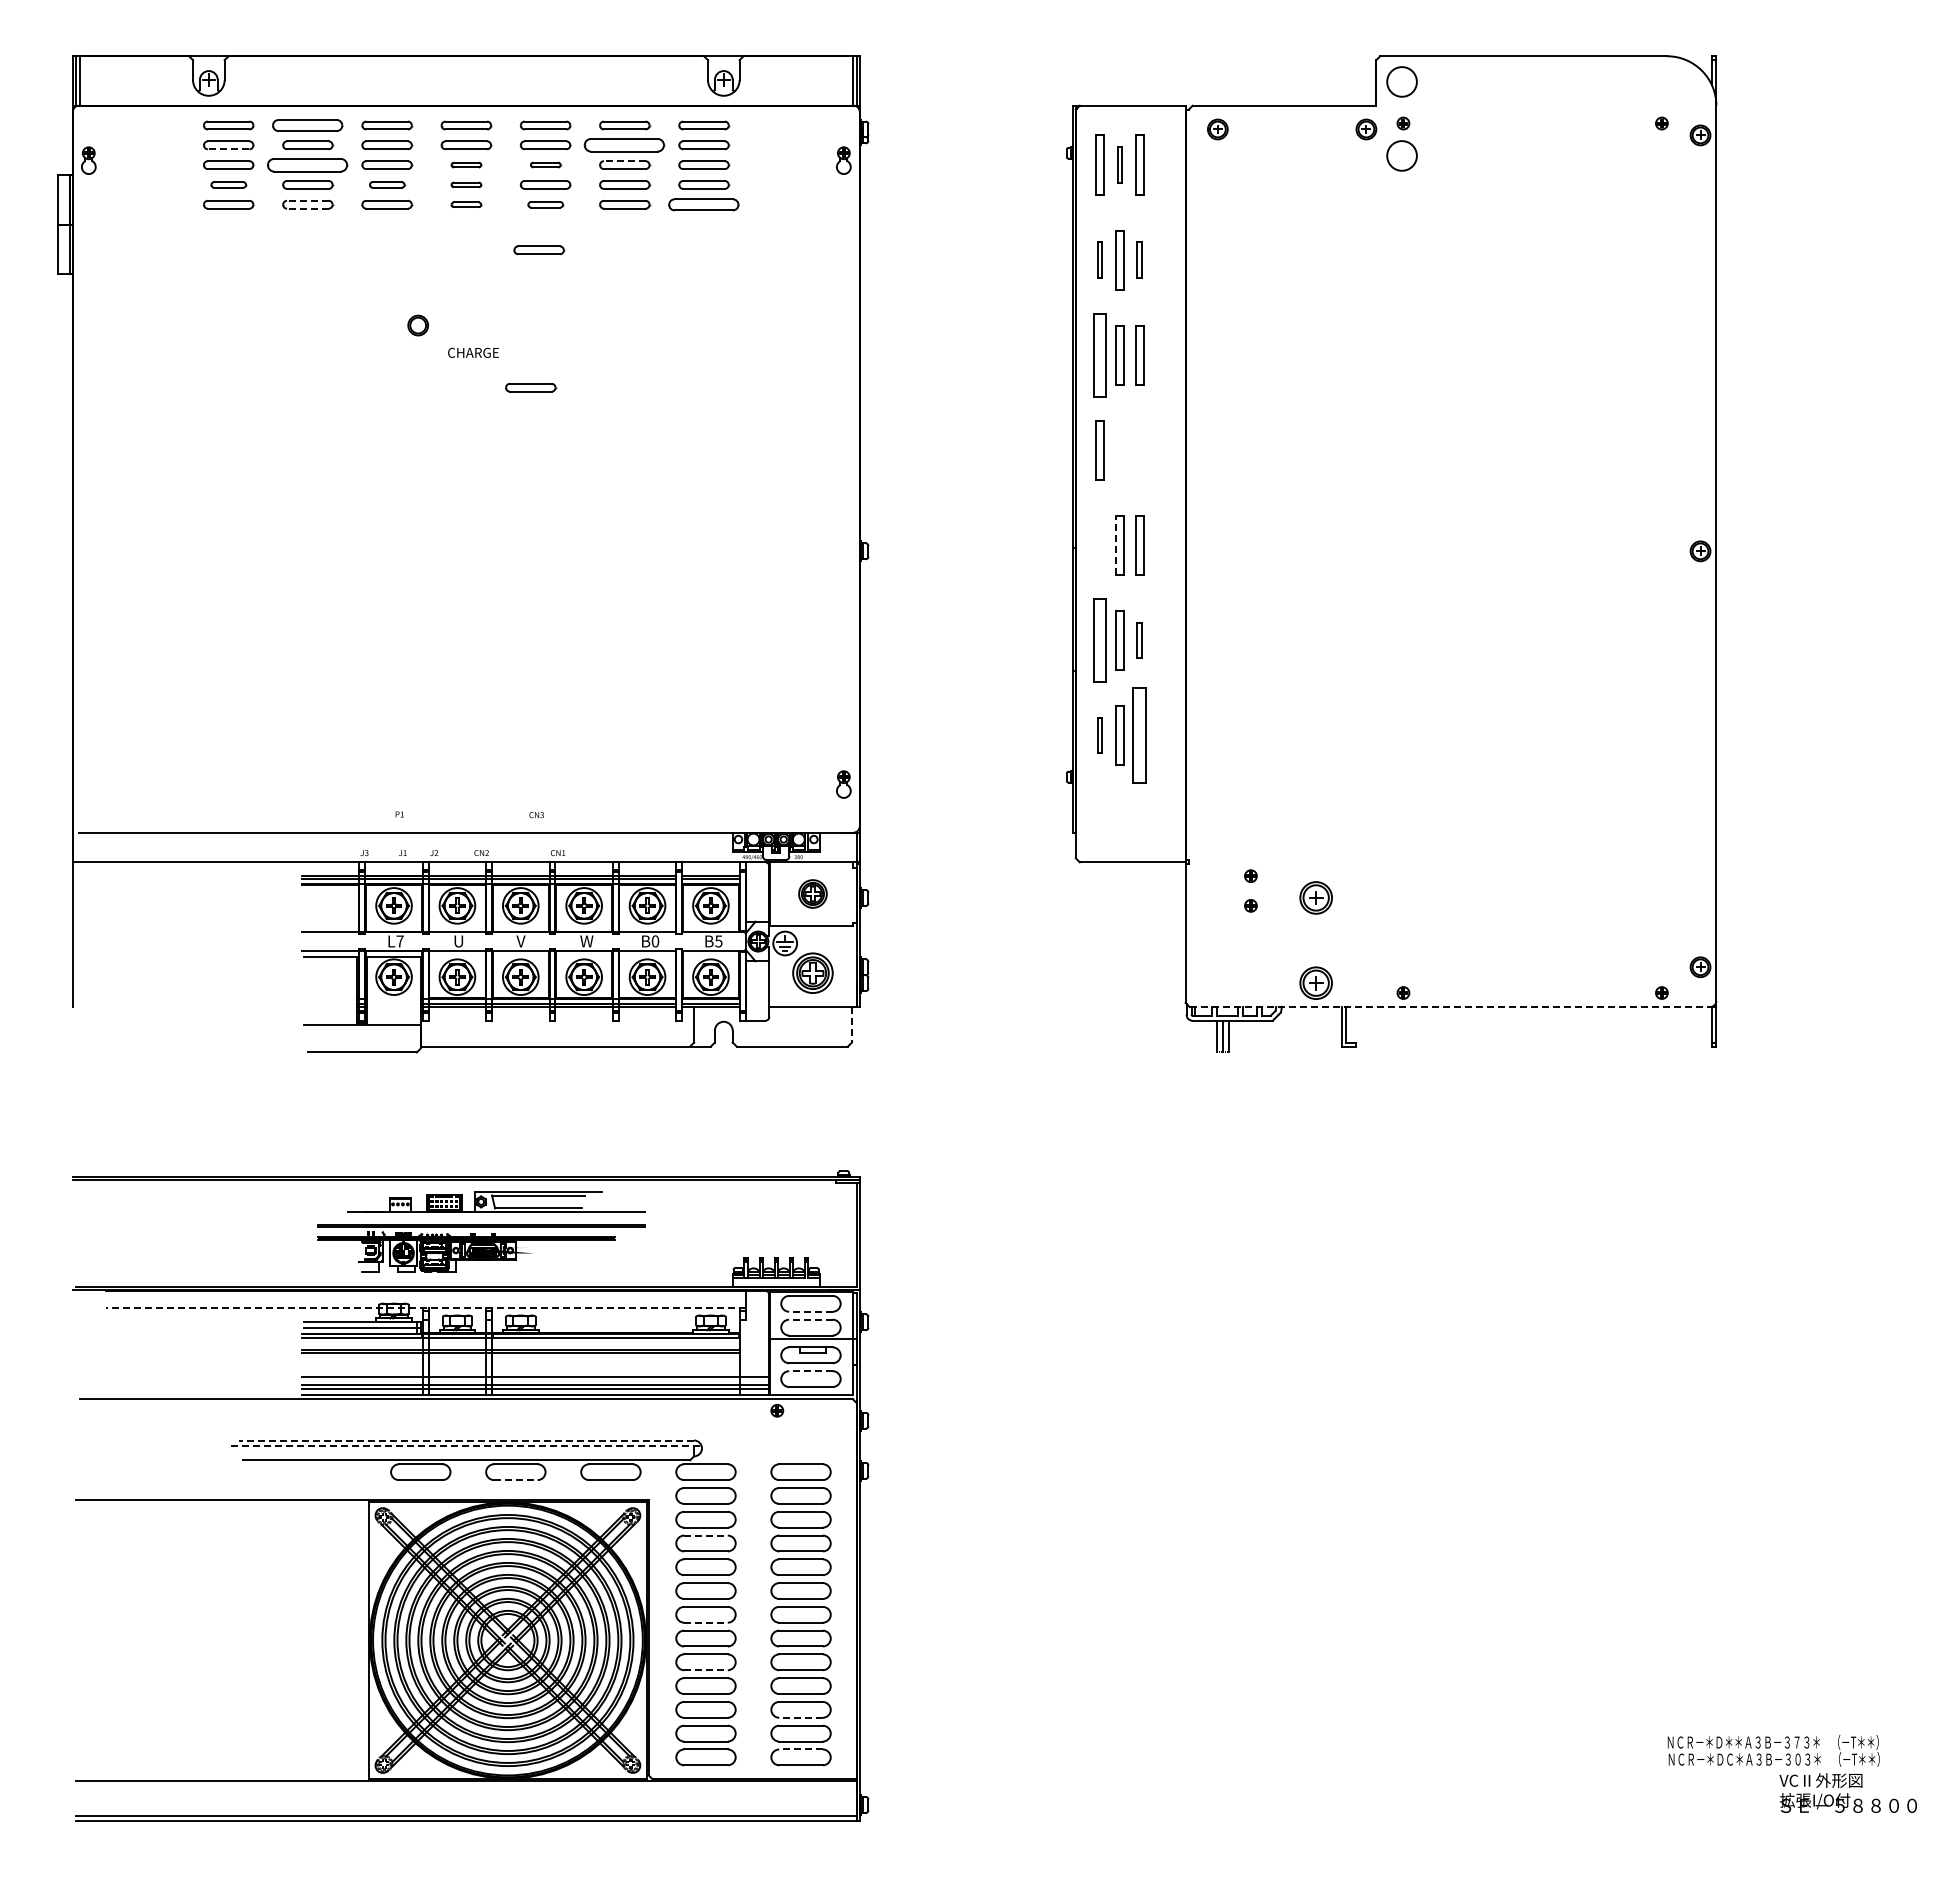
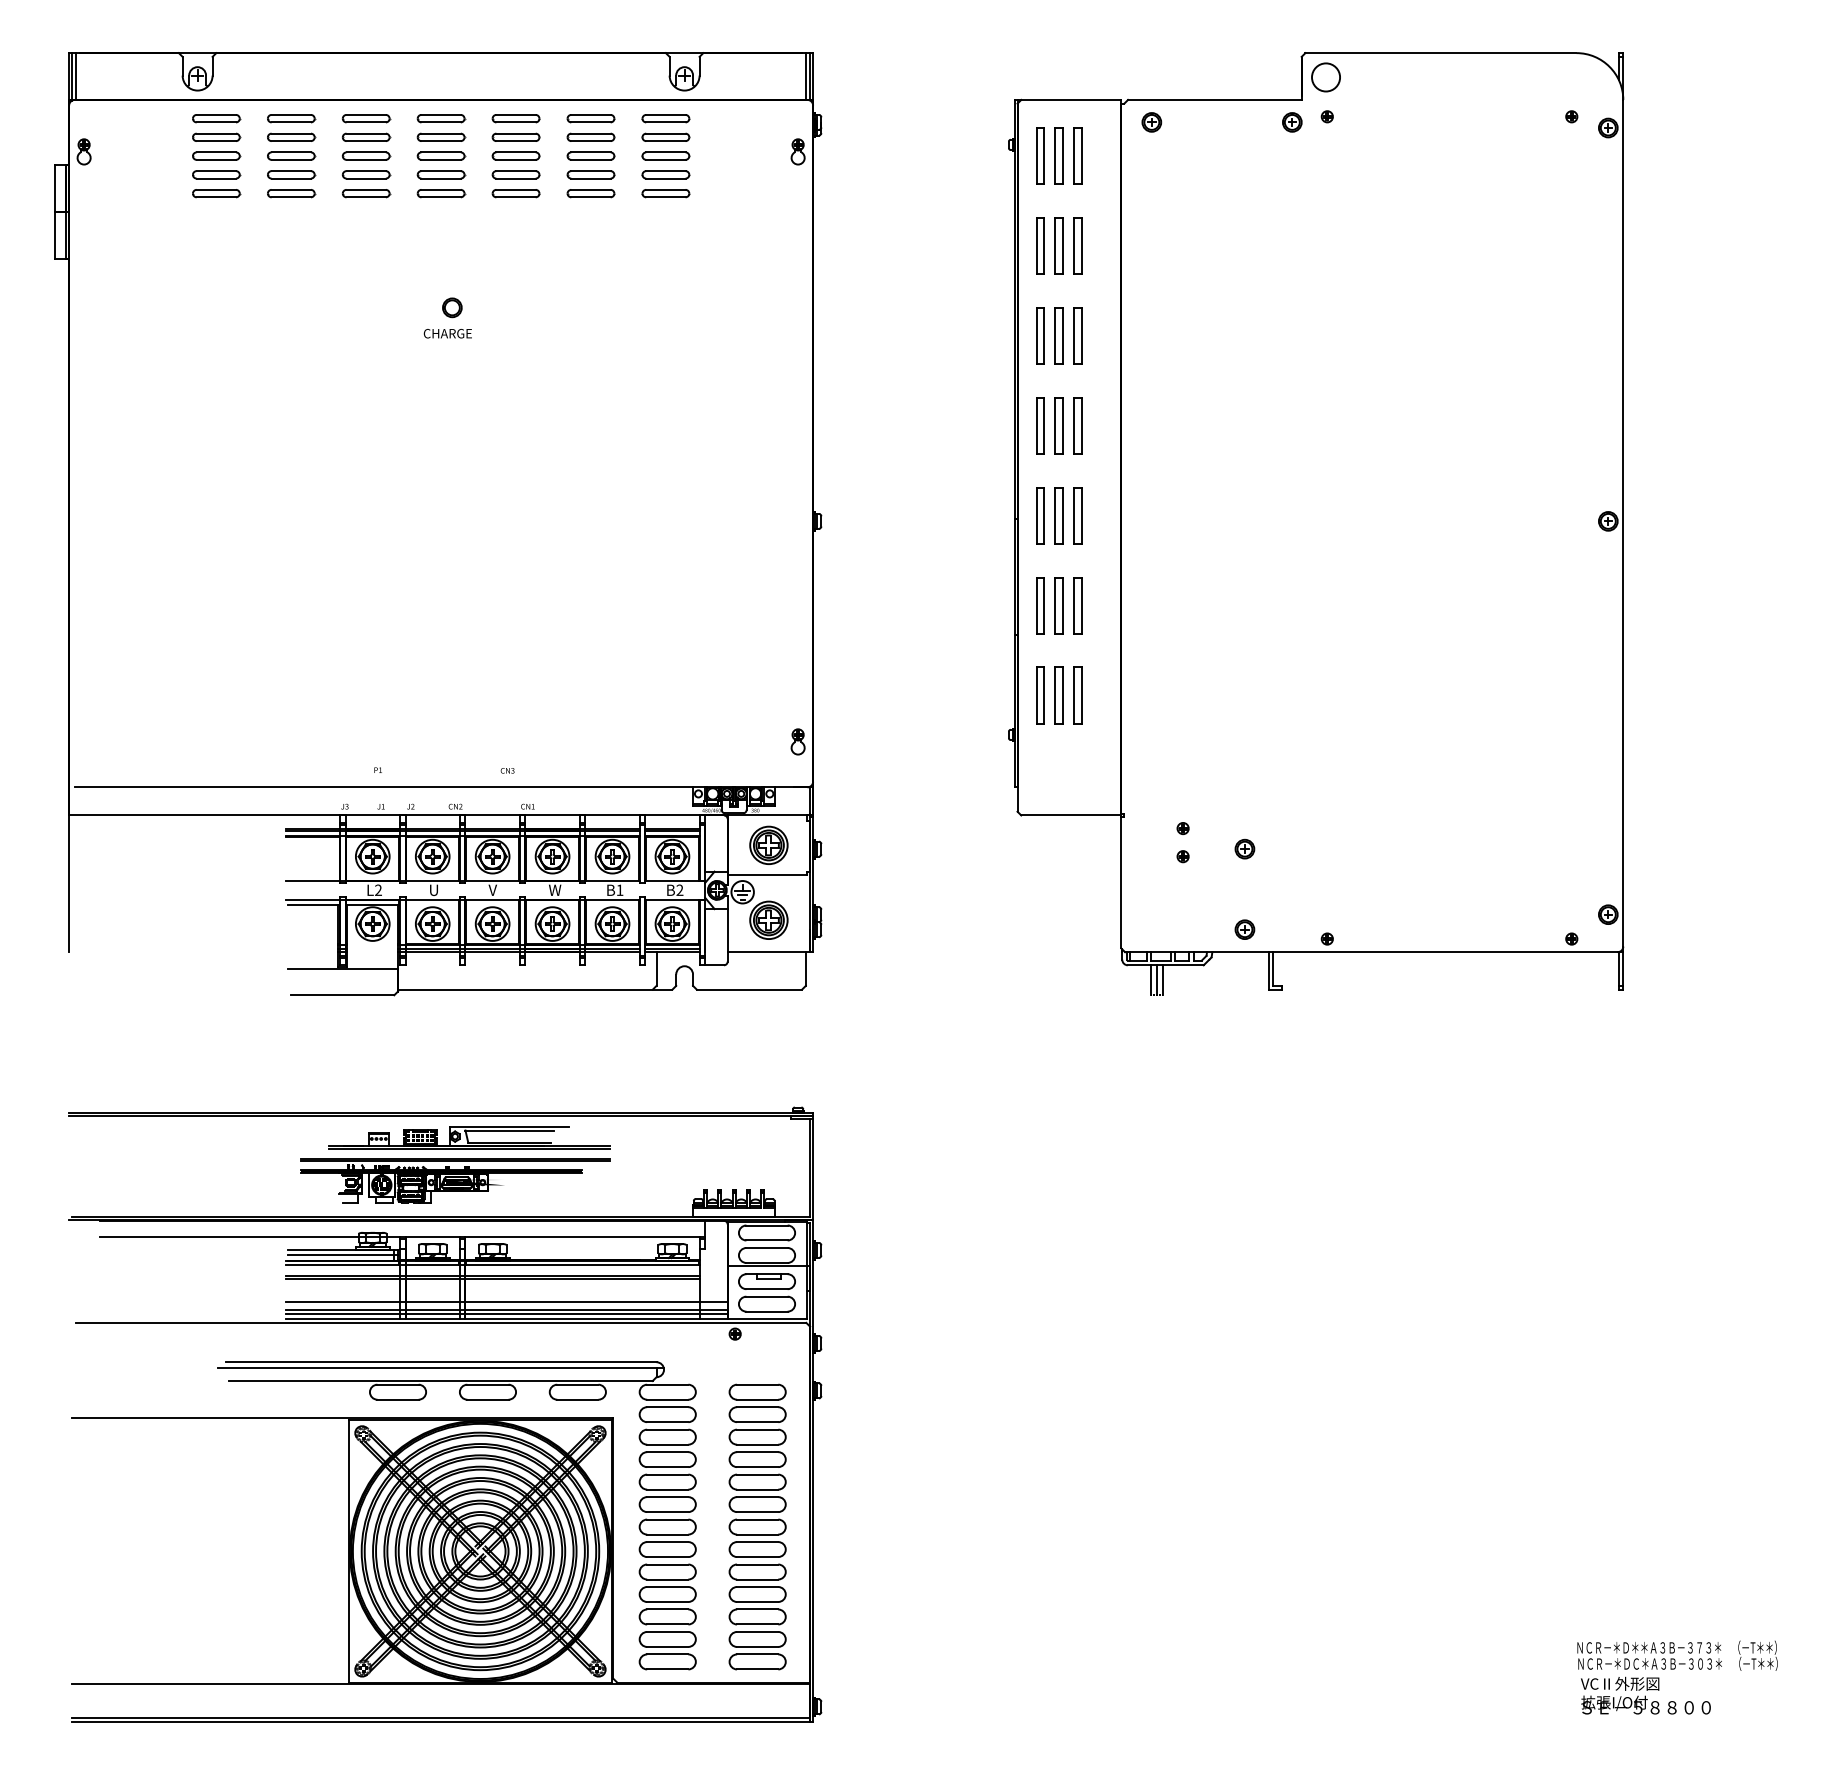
part: (308, 125) -> (291, 118), size x0.71
part: (625, 145) -> (591, 137), size x0.62
line: (228, 149) -> (216, 141), dashed -> solid
circle: (1401, 155) -> (1325, 147), removed
line: (624, 161) -> (590, 152), dashed -> solid
part: (308, 164) -> (291, 155), size x0.62
part: (466, 164) -> (441, 155), size x1.67
part: (545, 164) -> (515, 155), size x1.67
part: (1119, 164) -> (1058, 155), size x1.67
part: (228, 184) -> (216, 174), size x1.43
part: (387, 184) -> (366, 174), size x1.43
part: (466, 184) -> (441, 174), size x1.67
line: (307, 200) -> (290, 189), dashed -> solid
part: (466, 204) -> (441, 193), size x1.67
part: (545, 204) -> (515, 193), size x1.43
part: (704, 204) -> (666, 193), size x0.71
line: (307, 208) -> (290, 197), dashed -> solid
part: (539, 250) -> (510, 236), removed
part: (1099, 260) -> (1039, 246), size x1.67
part: (1139, 260) -> (1077, 246), size x1.67
part: (417, 325) -> (451, 307), moved
part: (1099, 355) -> (1039, 336), size x0.71
part: (531, 387) -> (502, 366), removed
part: (1119, 450) -> (1058, 425), added
part: (1139, 450) -> (1077, 425), added
part: (1099, 545) -> (1039, 515), added
line: (1115, 545) -> (1055, 515), dashed -> solid
part: (1099, 640) -> (1039, 605), size x0.71
part: (1139, 640) -> (1077, 605), size x1.67
part: (1099, 735) -> (1039, 695), size x1.67
part: (1139, 735) -> (1077, 695), size x0.62
part: (812, 893) -> (768, 844), size x1.43
part: (1316, 897) -> (1245, 848), size x0.62
text: (399, 941) -> (377, 890), L7 -> L2
text: (655, 941) -> (620, 890), B0 -> B1
text: (718, 941) -> (679, 890), B5 -> B2
part: (1316, 982) -> (1245, 929), size x0.62
line: (1450, 1006) -> (1371, 951), dashed -> solid
line: (851, 1024) -> (805, 968), dashed -> solid
line: (495, 1215) -> (468, 1149), added
line: (425, 1308) -> (402, 1237), dashed -> solid
line: (810, 1311) -> (766, 1240), dashed -> solid
line: (810, 1319) -> (766, 1247), dashed -> solid
line: (810, 1371) -> (766, 1296), dashed -> solid
line: (466, 1440) -> (441, 1362), dashed -> solid
line: (466, 1446) -> (441, 1367), dashed -> solid
line: (515, 1480) -> (487, 1400), dashed -> solid
line: (705, 1535) -> (667, 1452), dashed -> solid
line: (705, 1622) -> (667, 1534), dashed -> solid
line: (705, 1670) -> (667, 1579), dashed -> solid
line: (801, 1717) -> (758, 1624), dashed -> solid
line: (801, 1749) -> (758, 1654), dashed -> solid
text: (1847, 1792) -> (1645, 1695), moved

